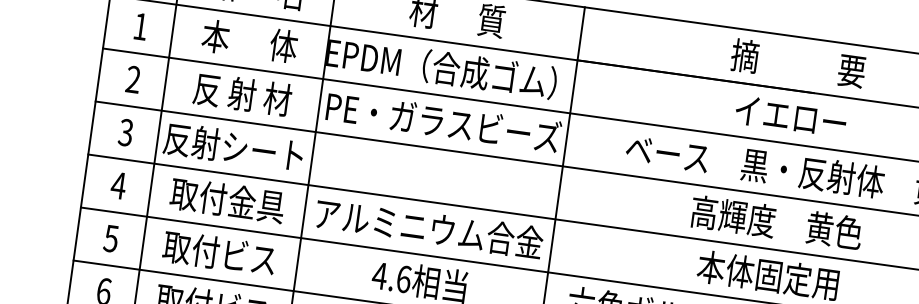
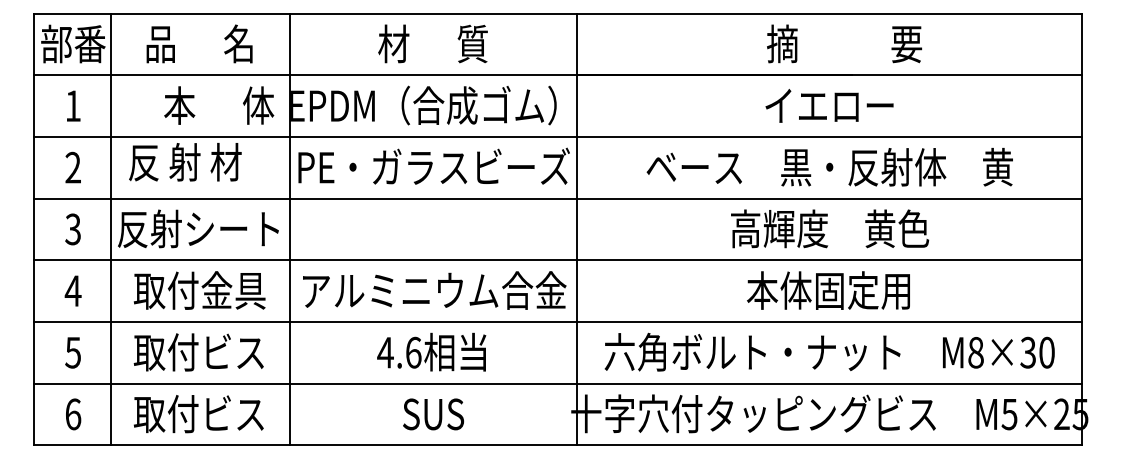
text: (250, 41) -> (219, 105), moved
text: (798, 63) -> (844, 43), moved
text: (242, 94) -> (185, 162), moved

